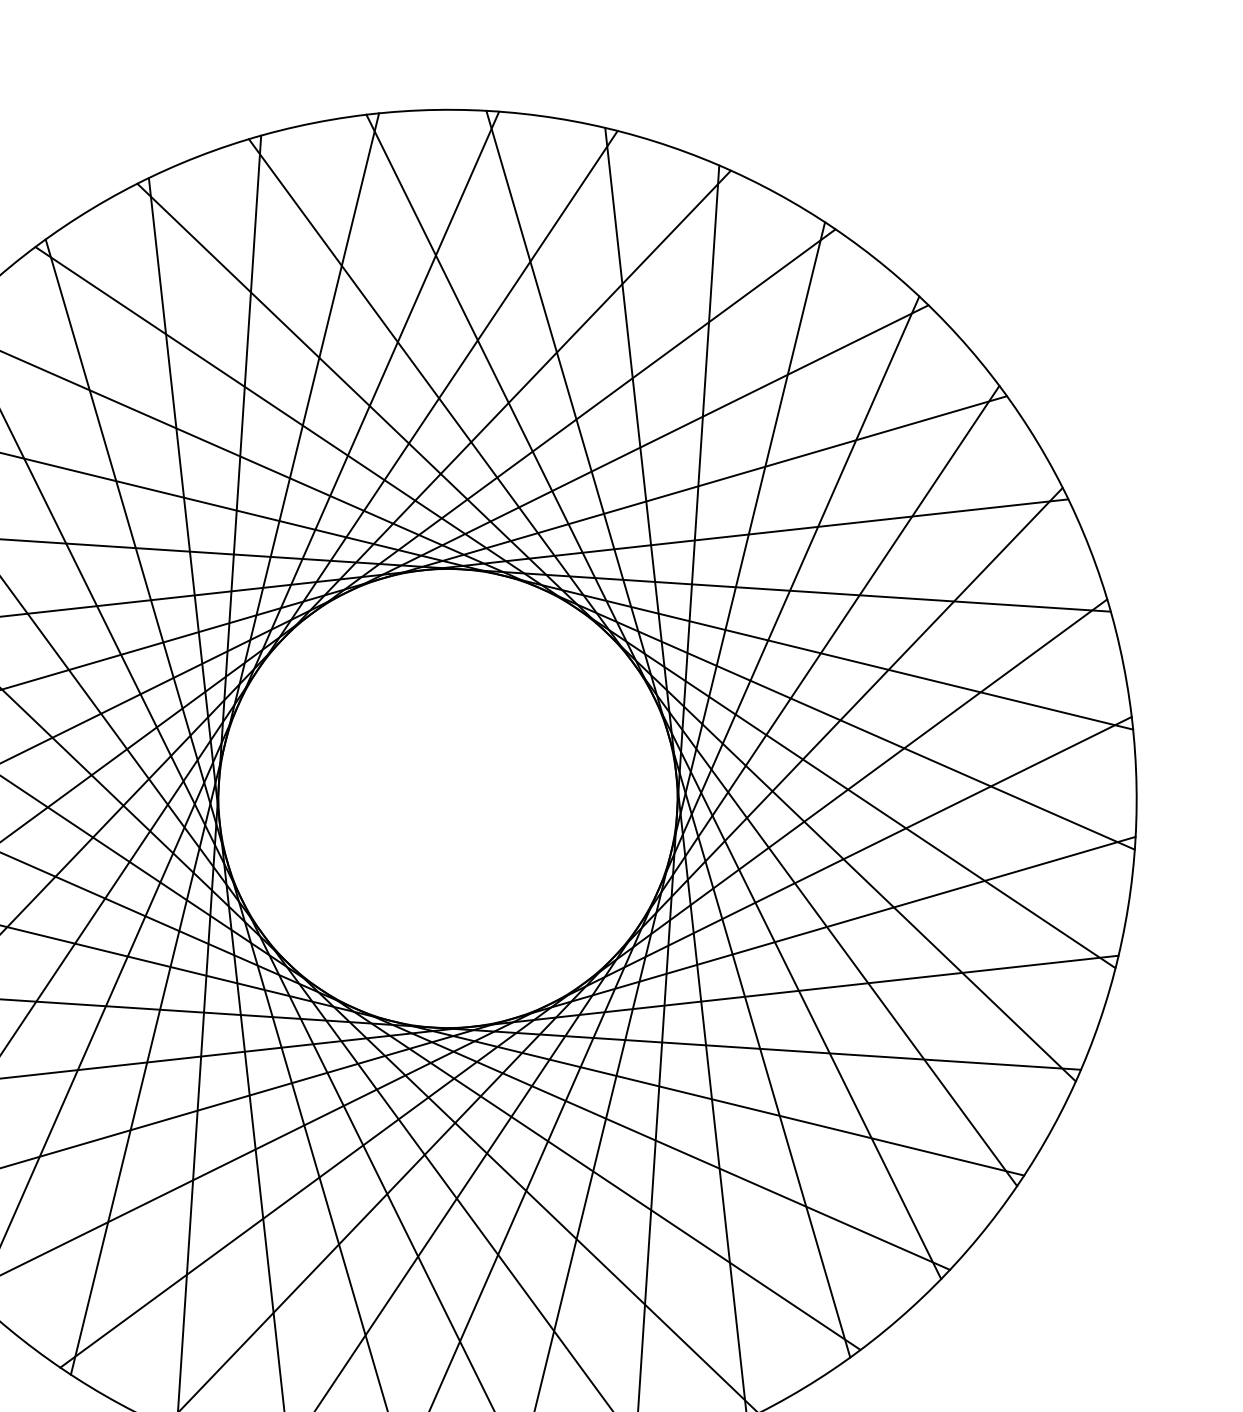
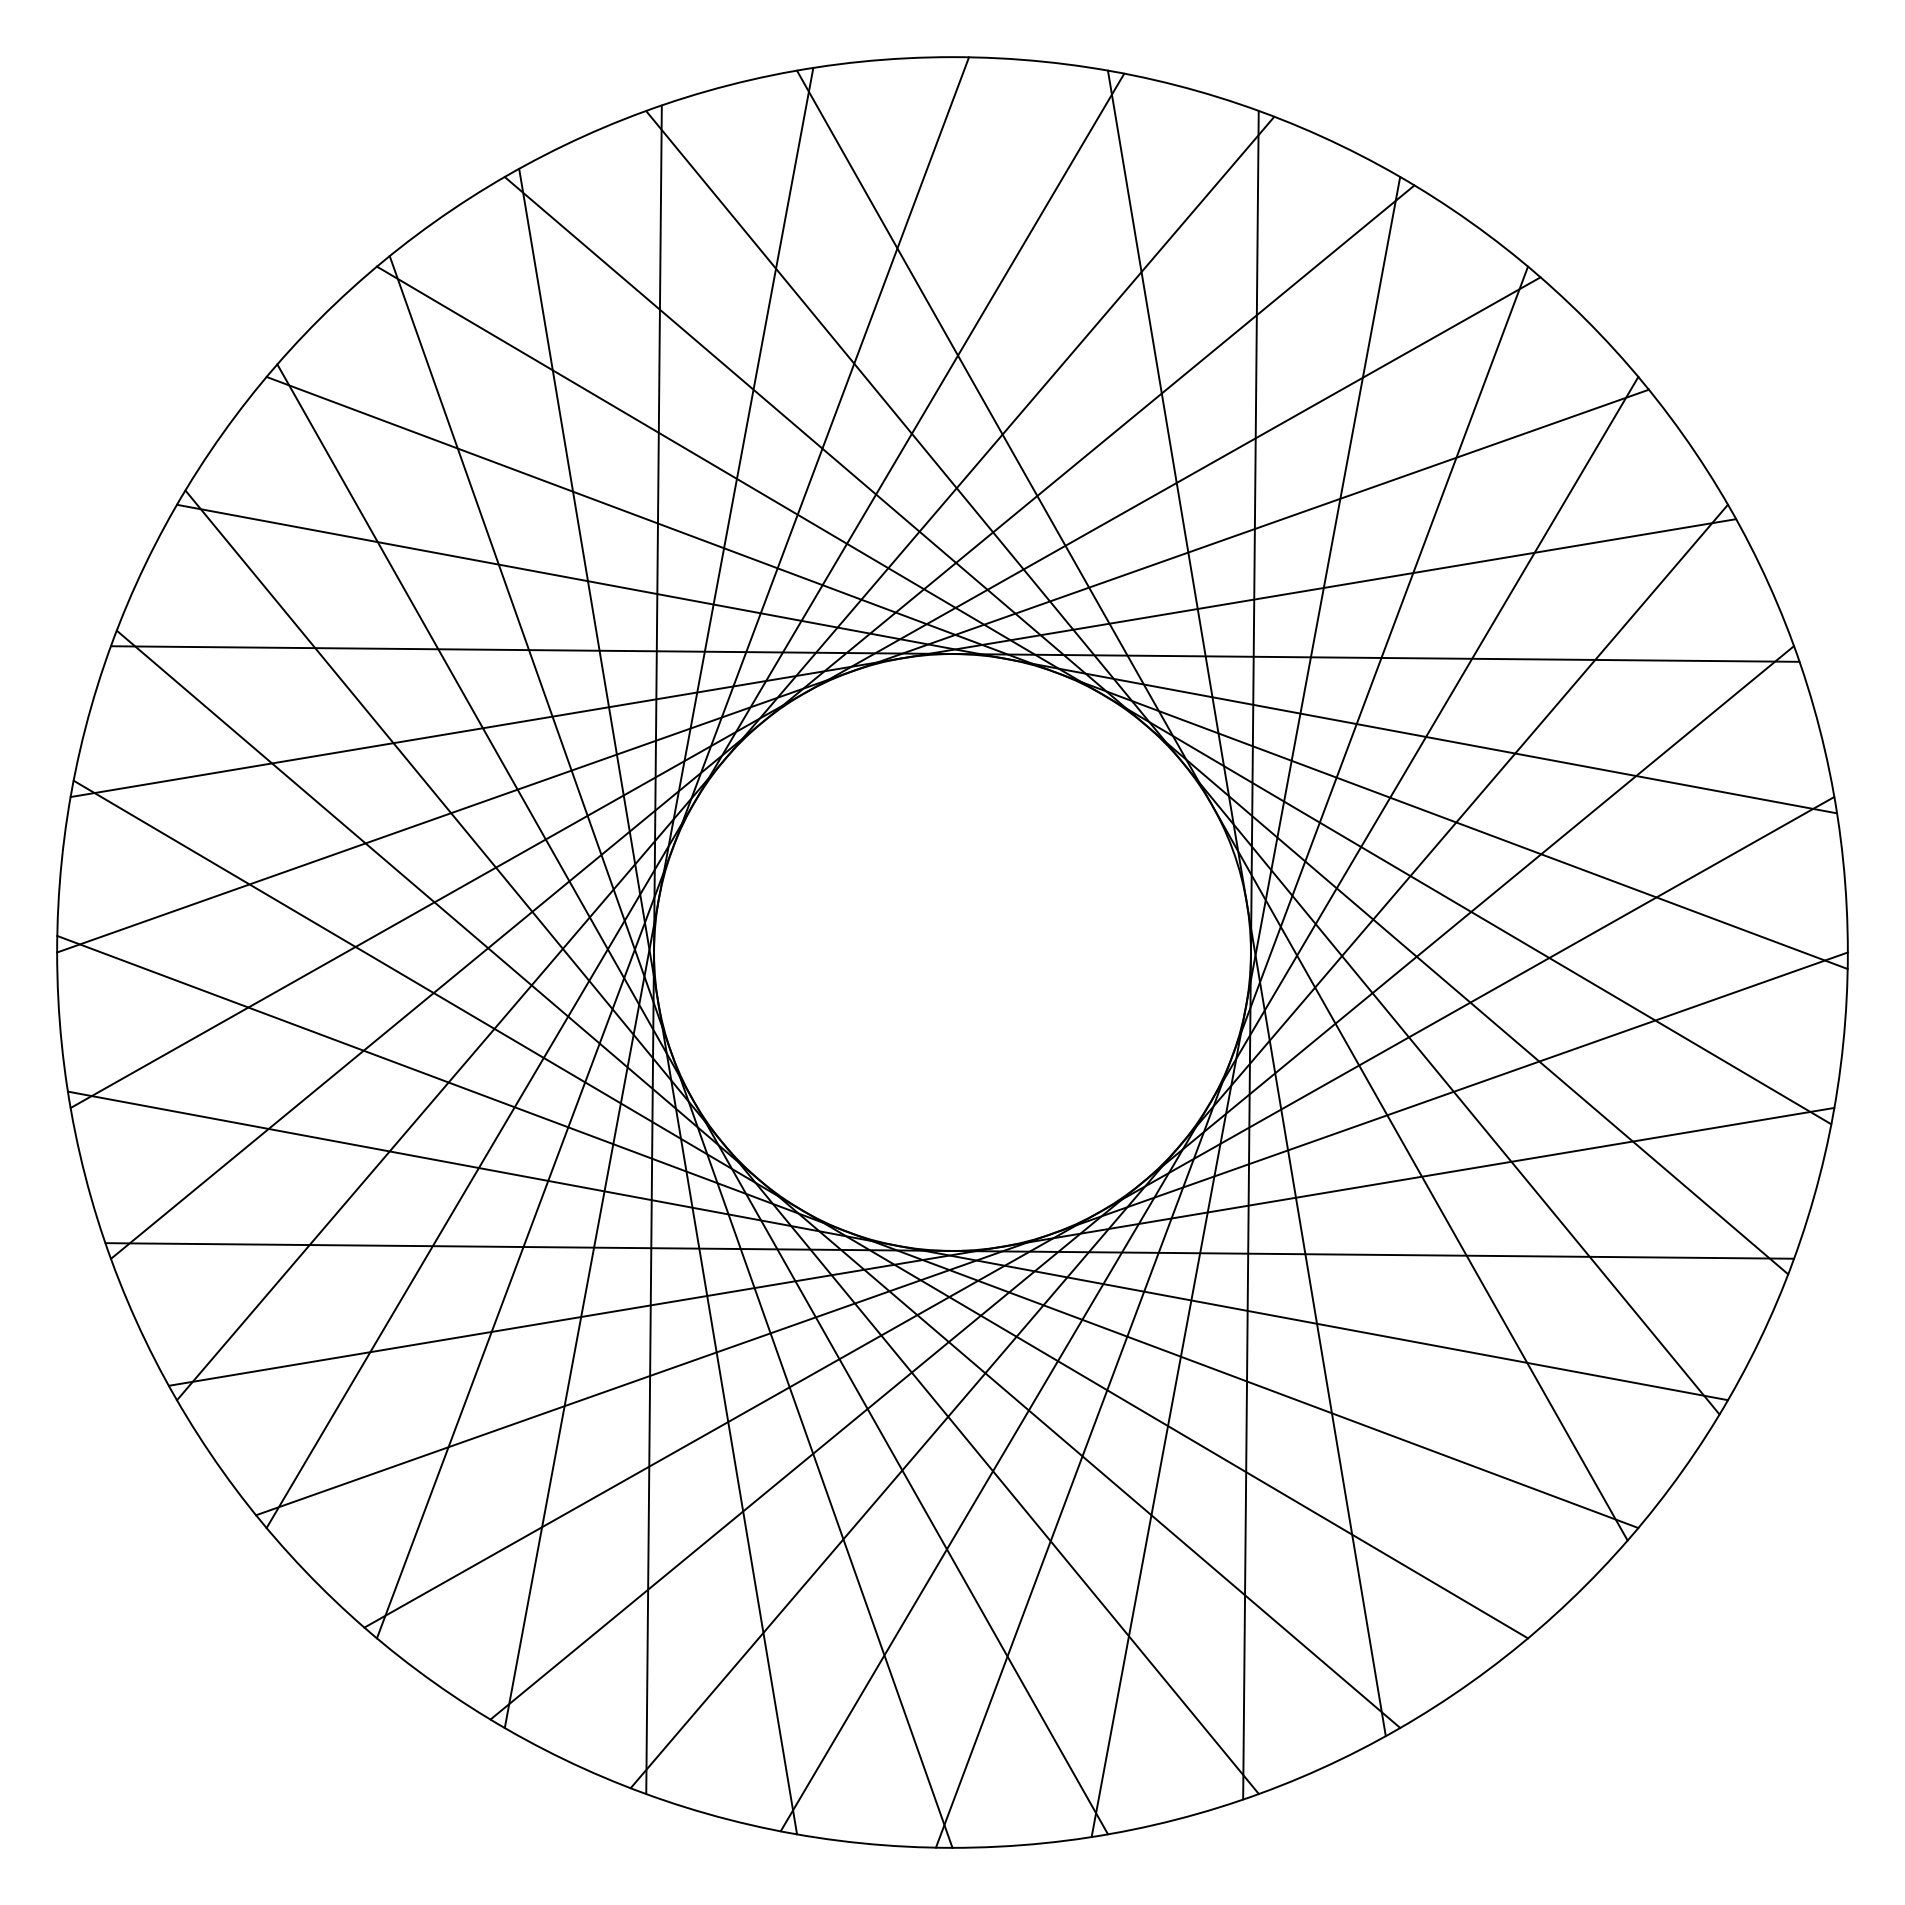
line: (653, 696) -> (1233, 852), removed

